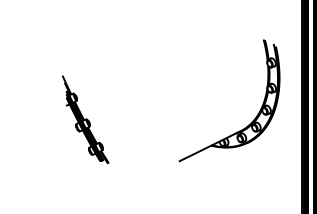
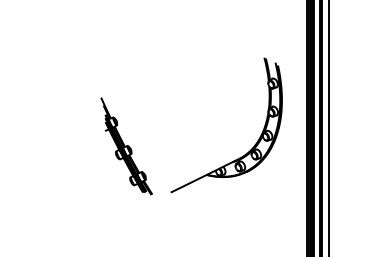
part: (85, 119) -> (126, 146), moved

